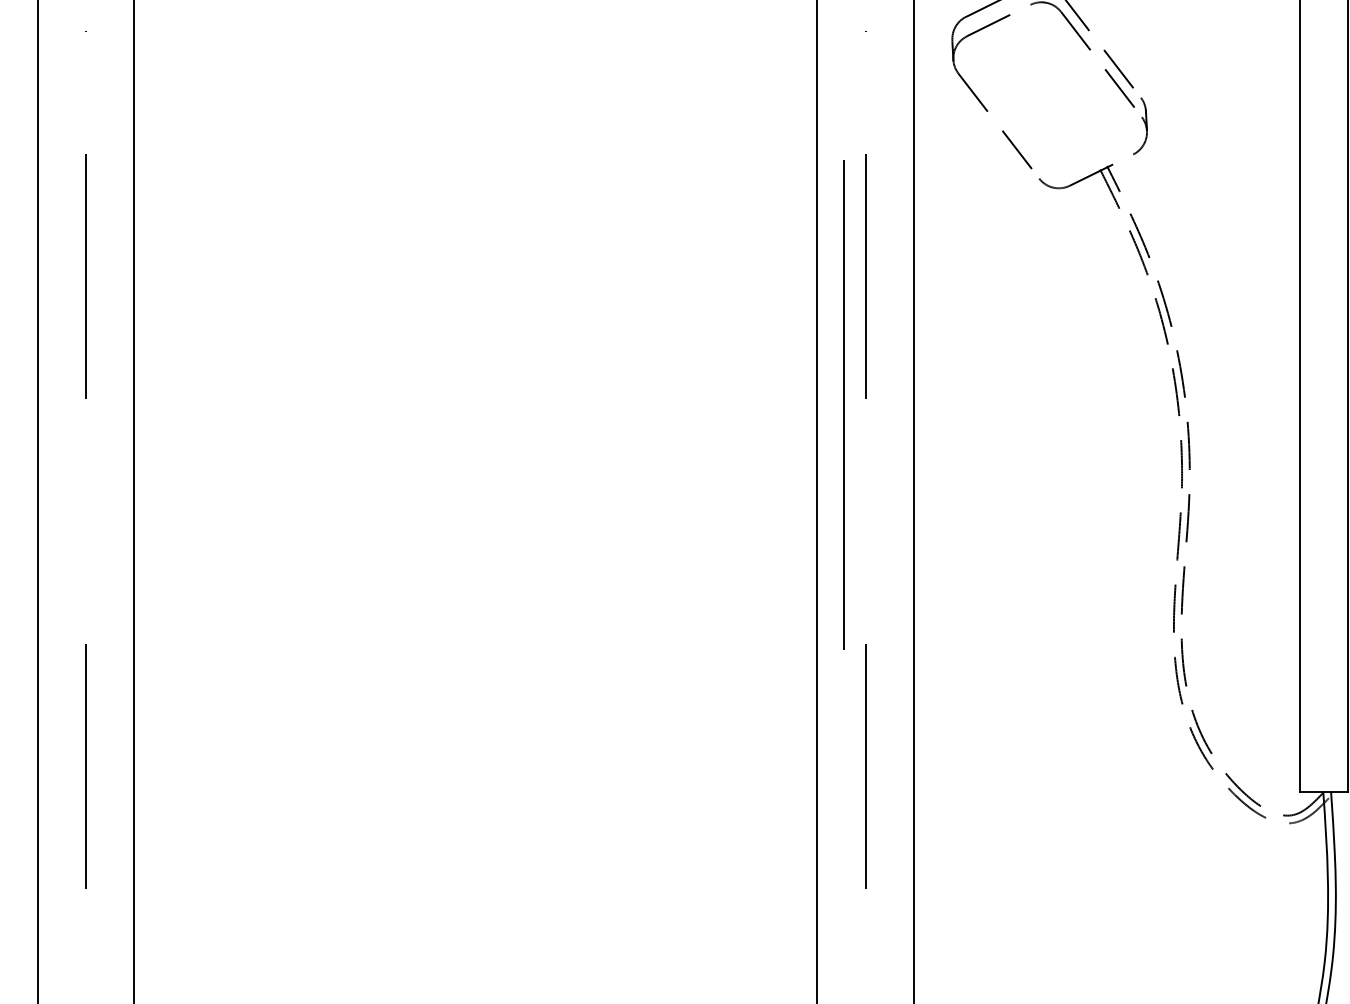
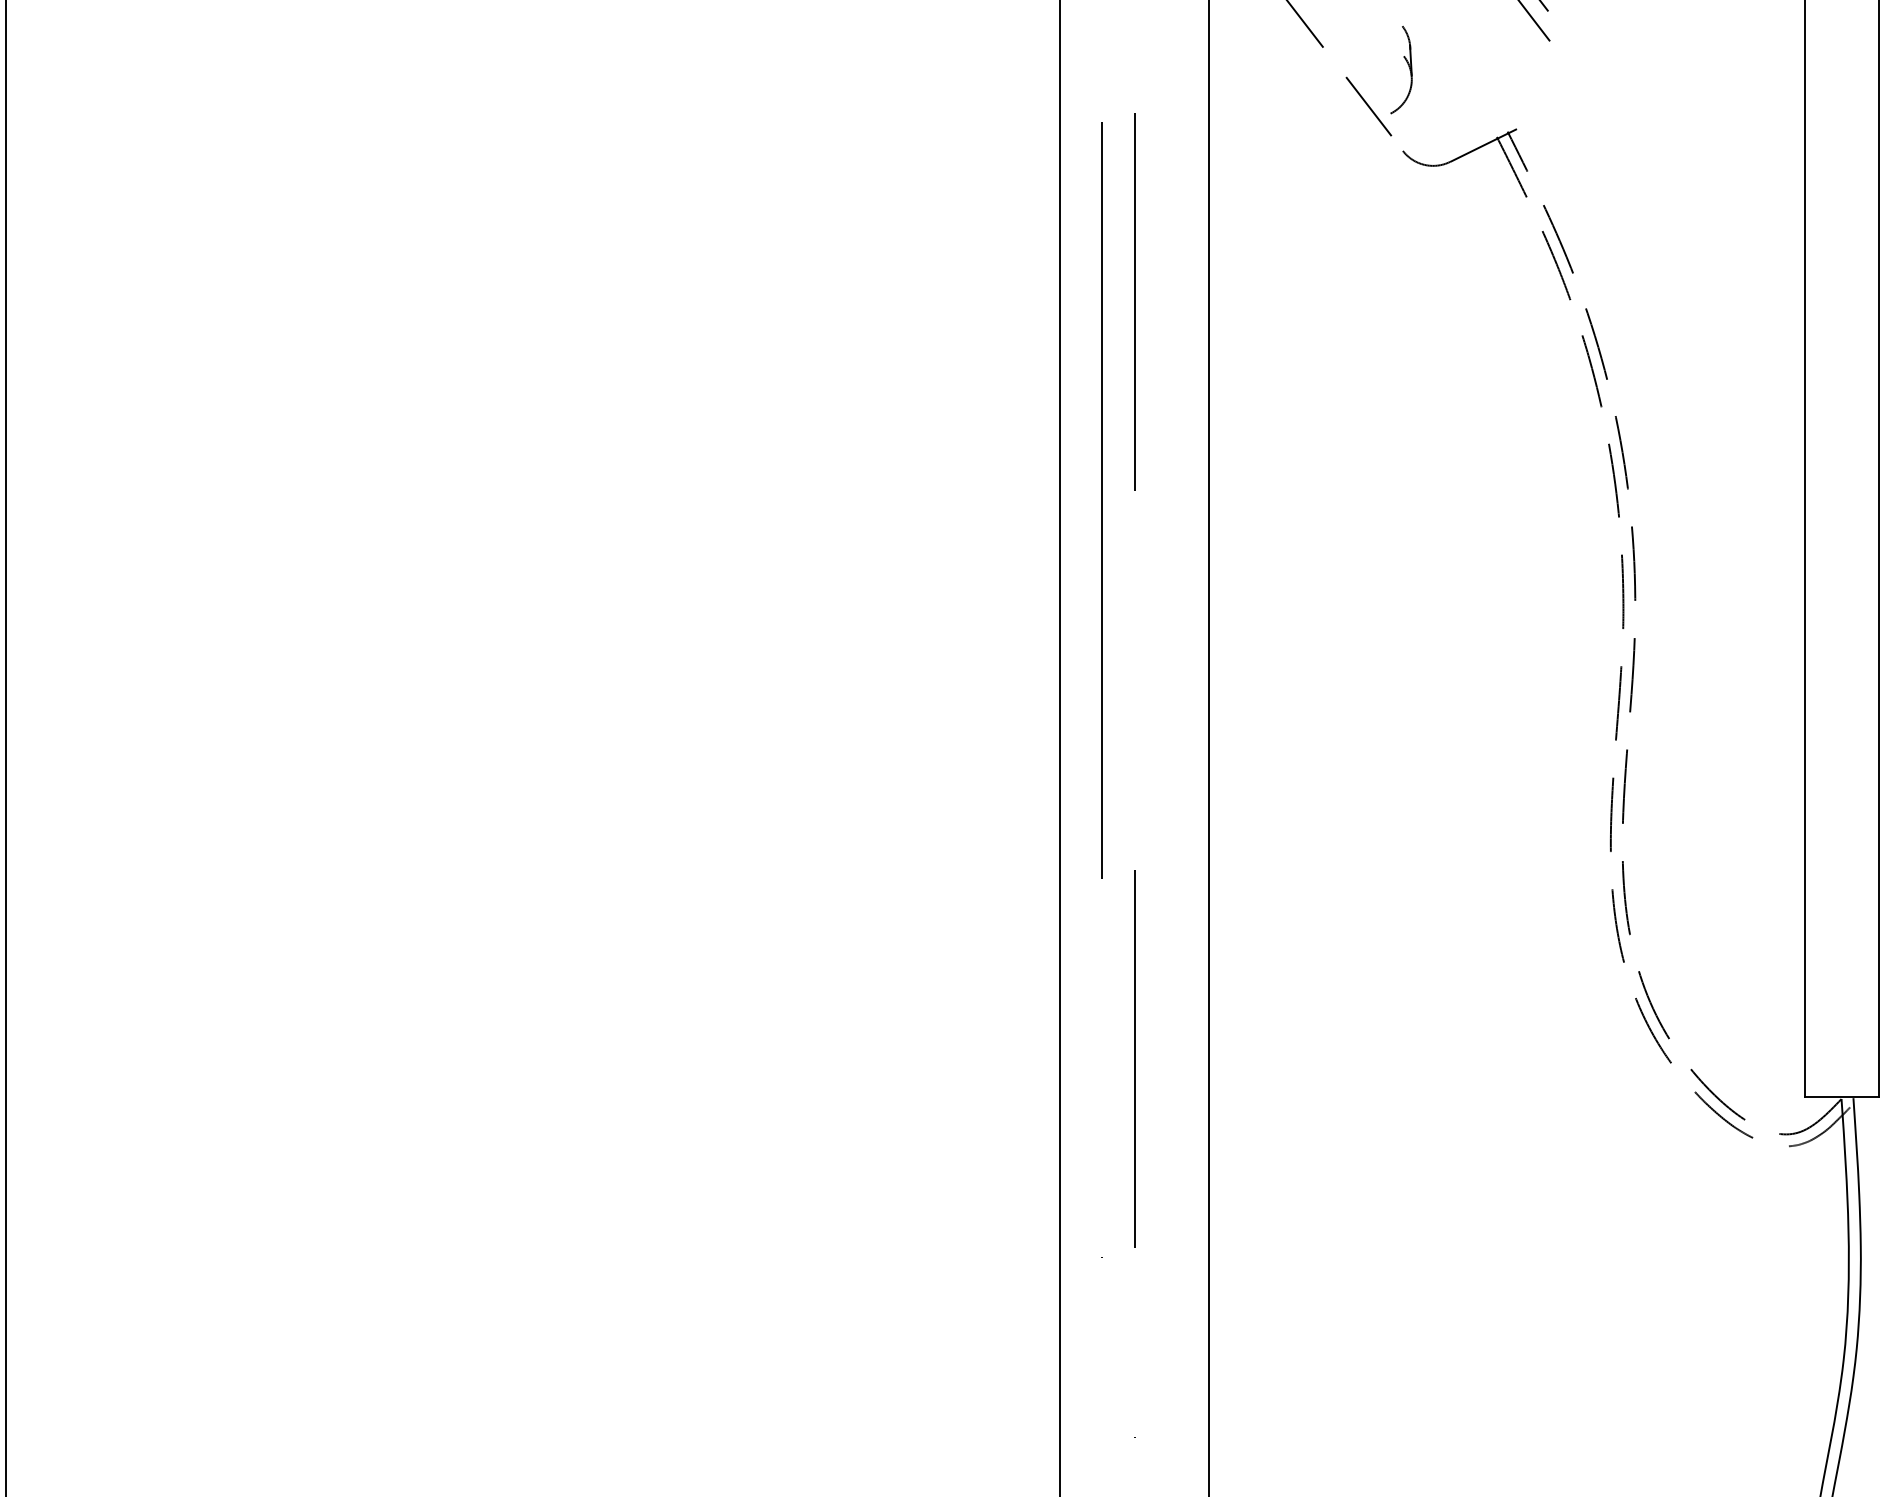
part: (1140, 125) -> (1401, 68), moved

